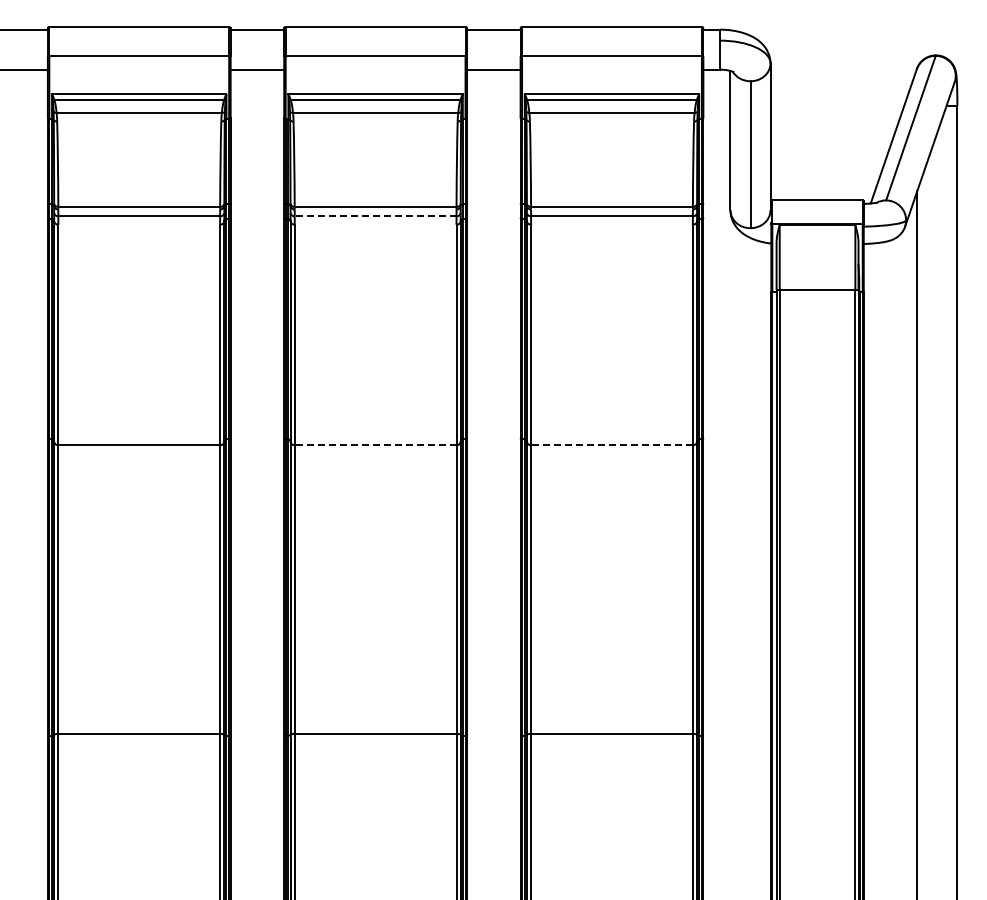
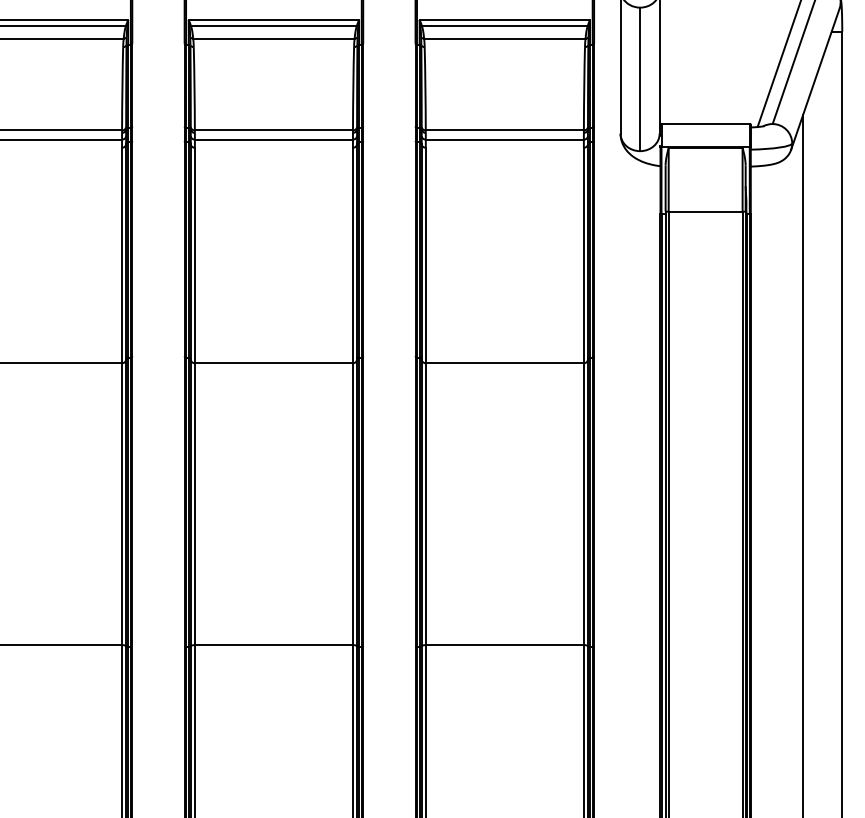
line: (375, 216) -> (273, 139), dashed -> solid
line: (375, 445) -> (273, 363), dashed -> solid
line: (611, 445) -> (504, 363), dashed -> solid

